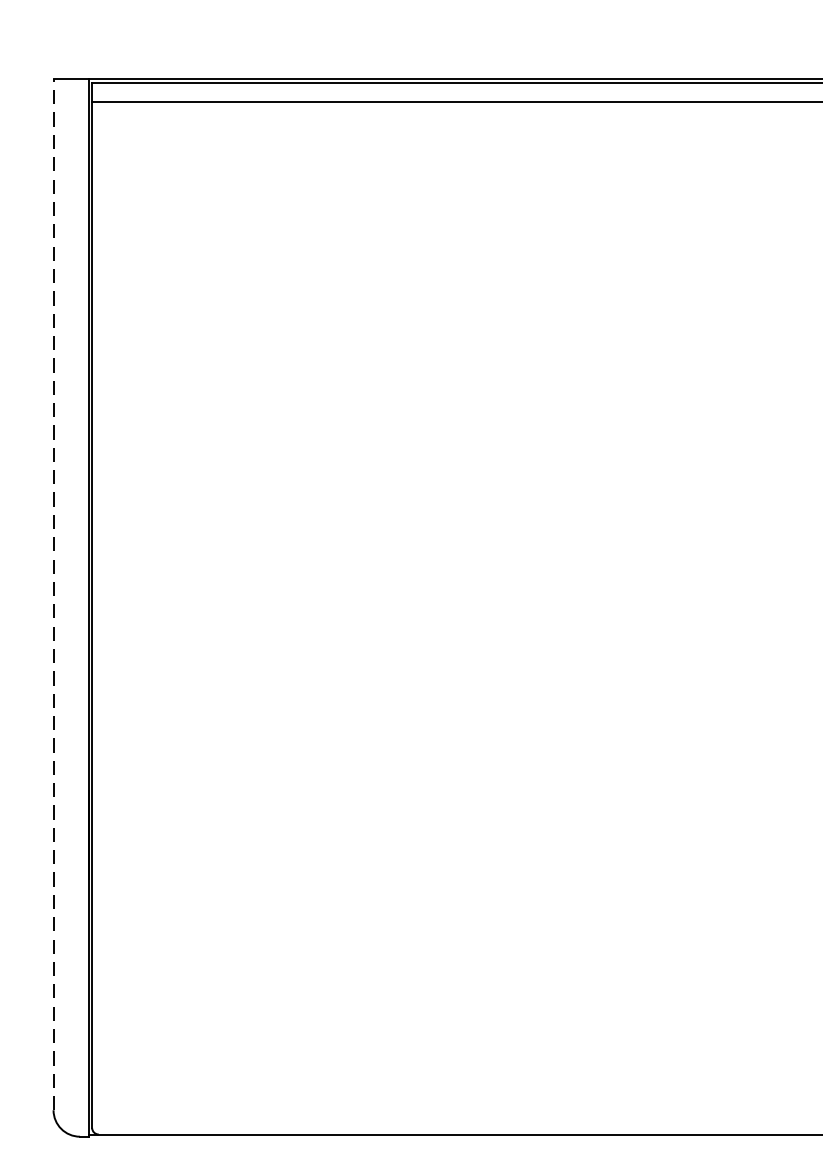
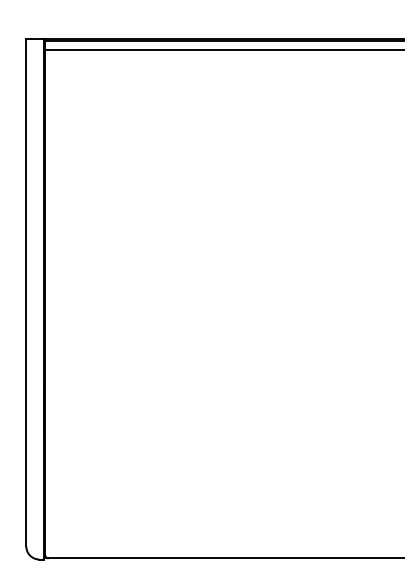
line: (53, 594) -> (26, 292), dashed -> solid

